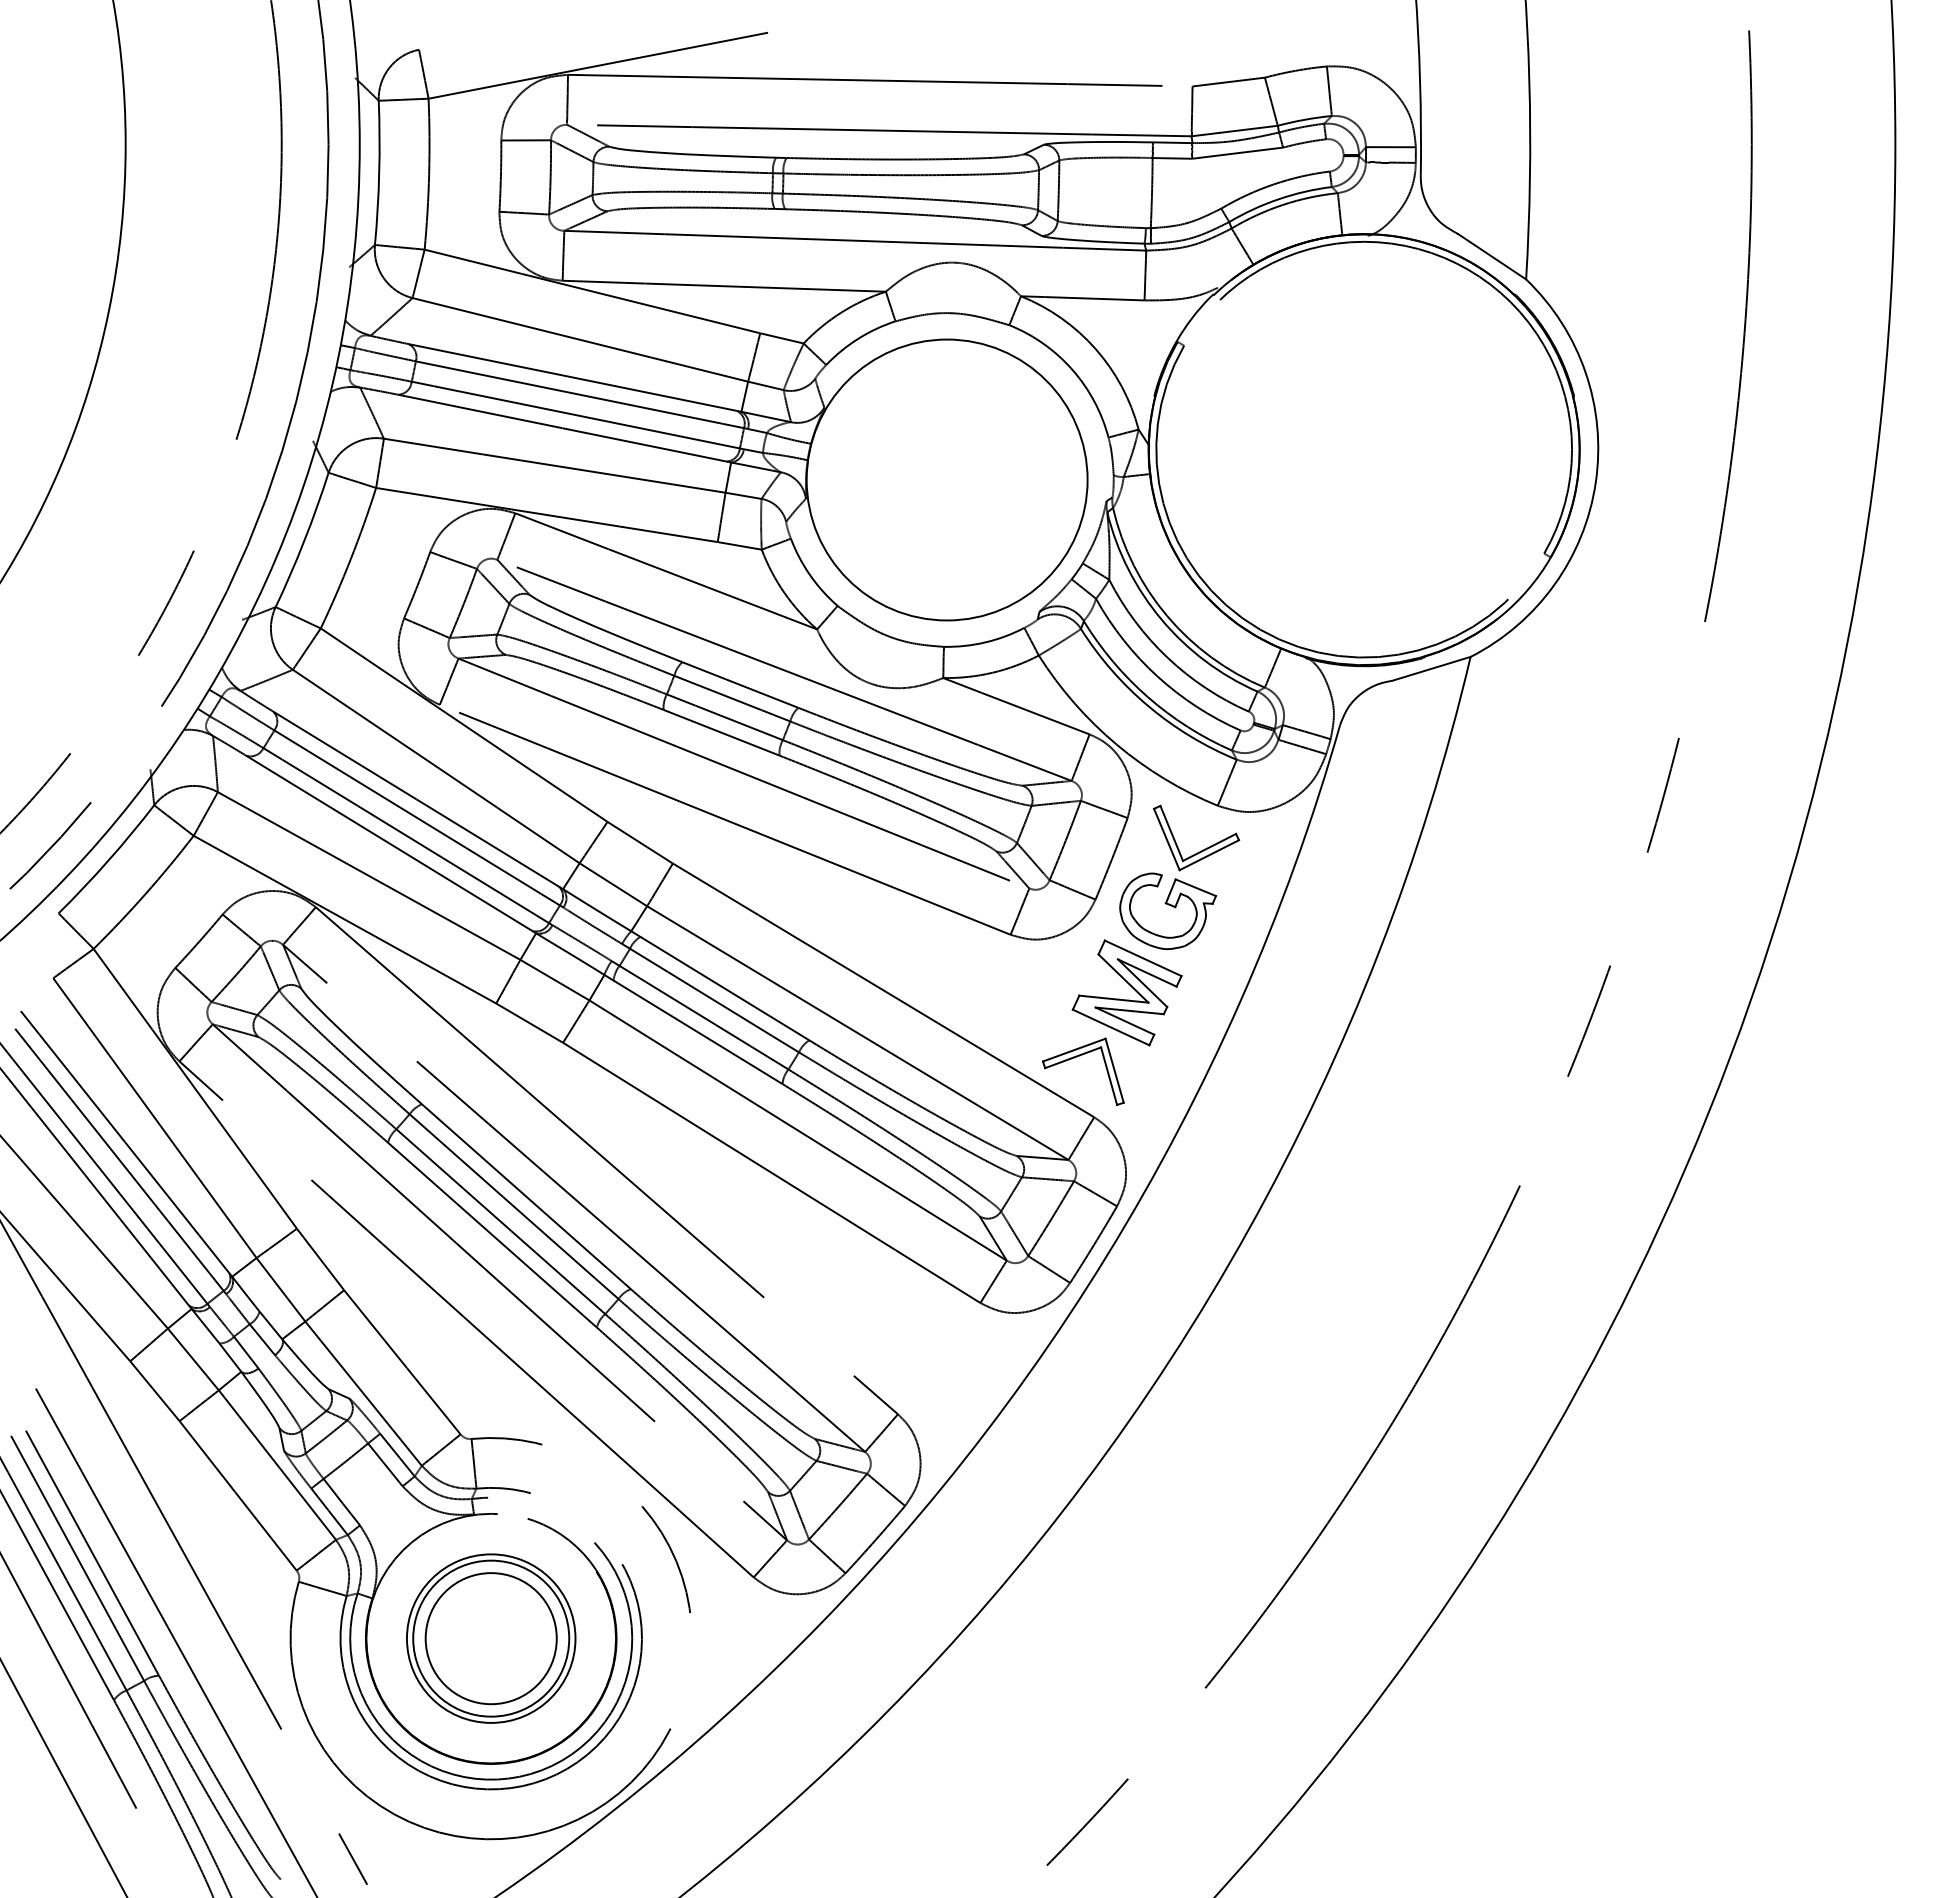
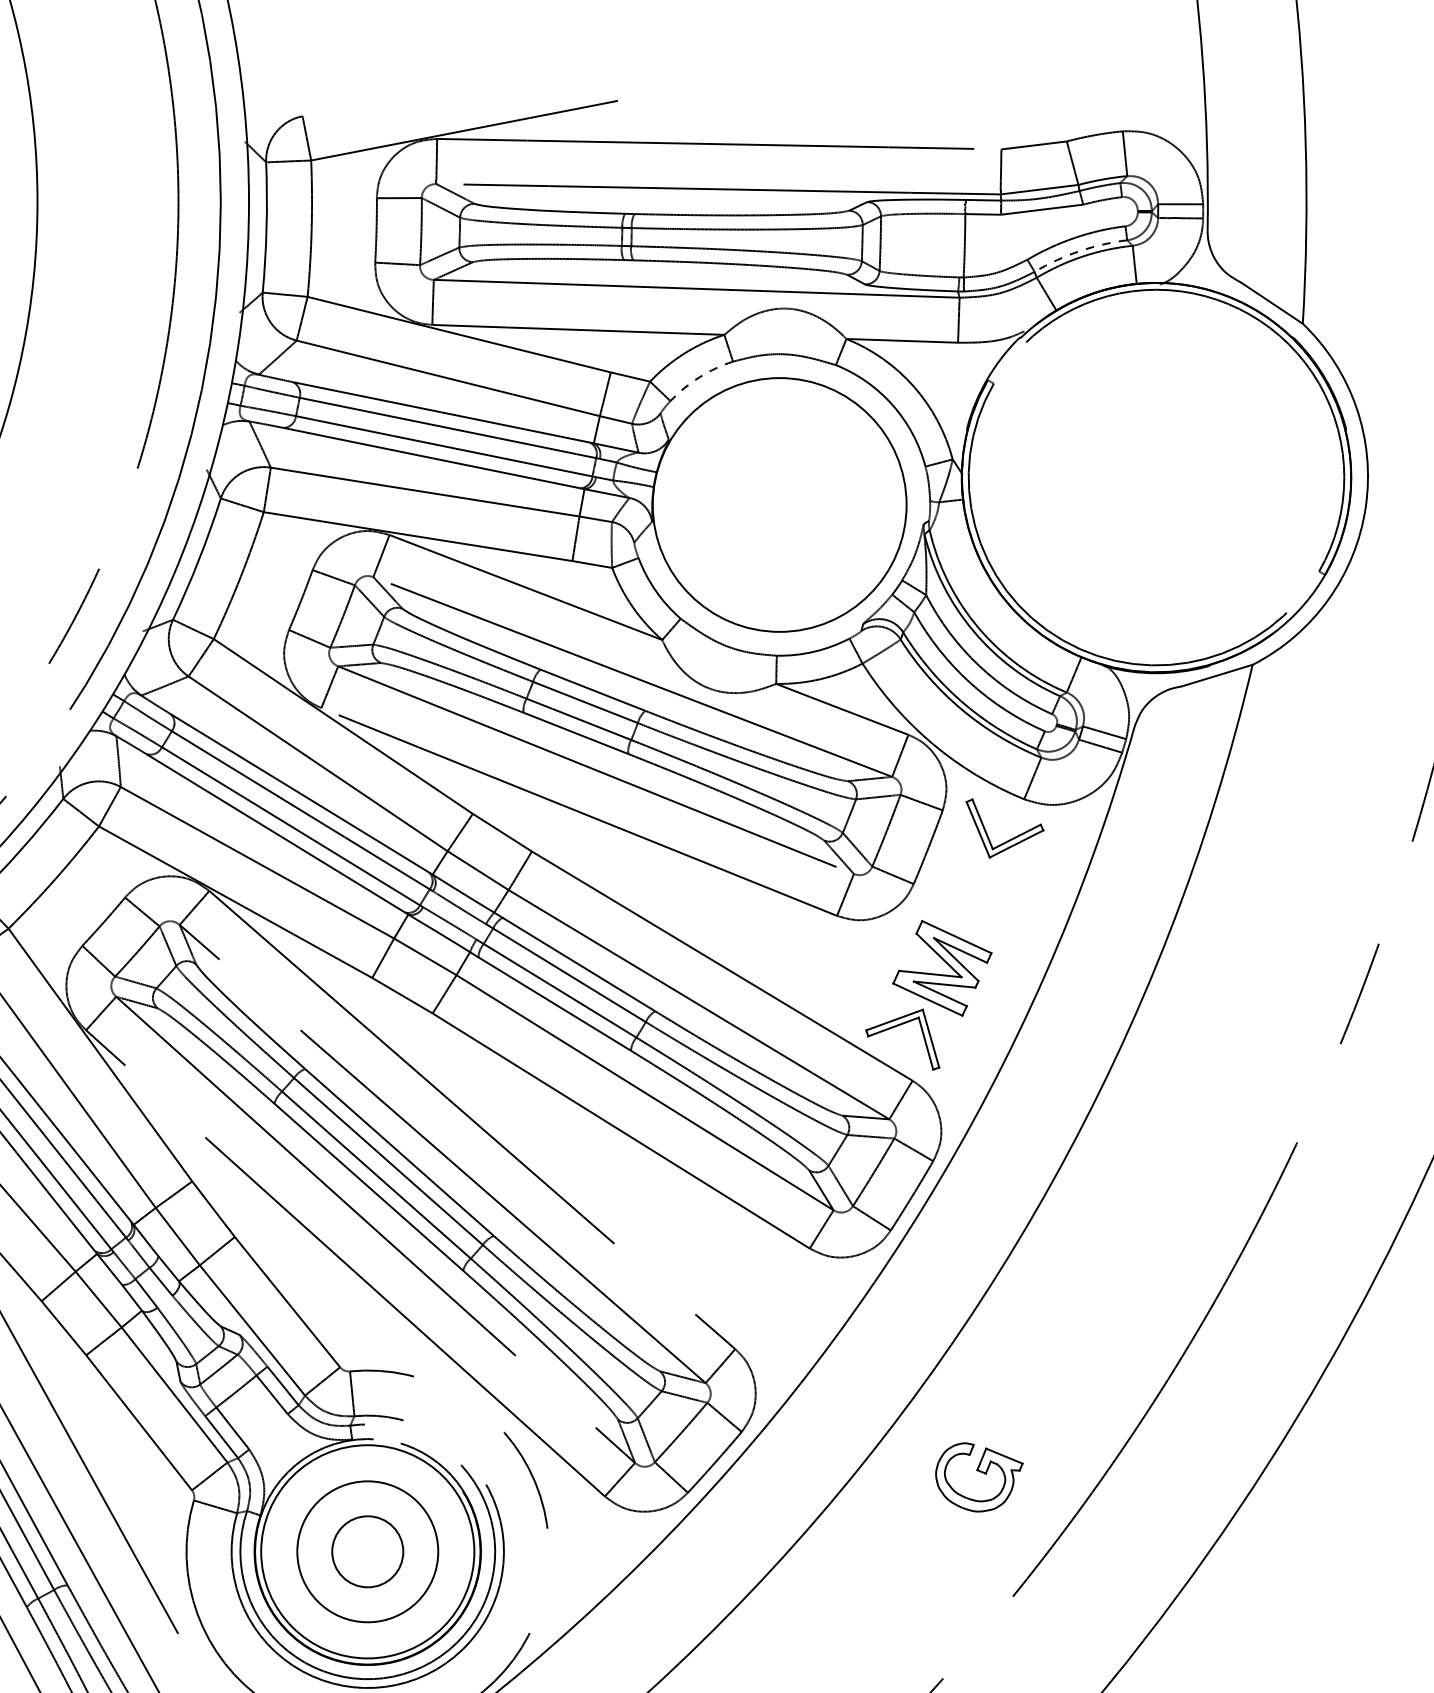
arc: (1278, 199) -> (1079, 251), solid -> dashed
arc: (858, 338) -> (699, 377), solid -> dashed
part: (1168, 910) -> (979, 1476), moved
circle: (490, 1638) -> (367, 1551), size x0.6
circle: (490, 1638) -> (367, 1551), size x1.4

